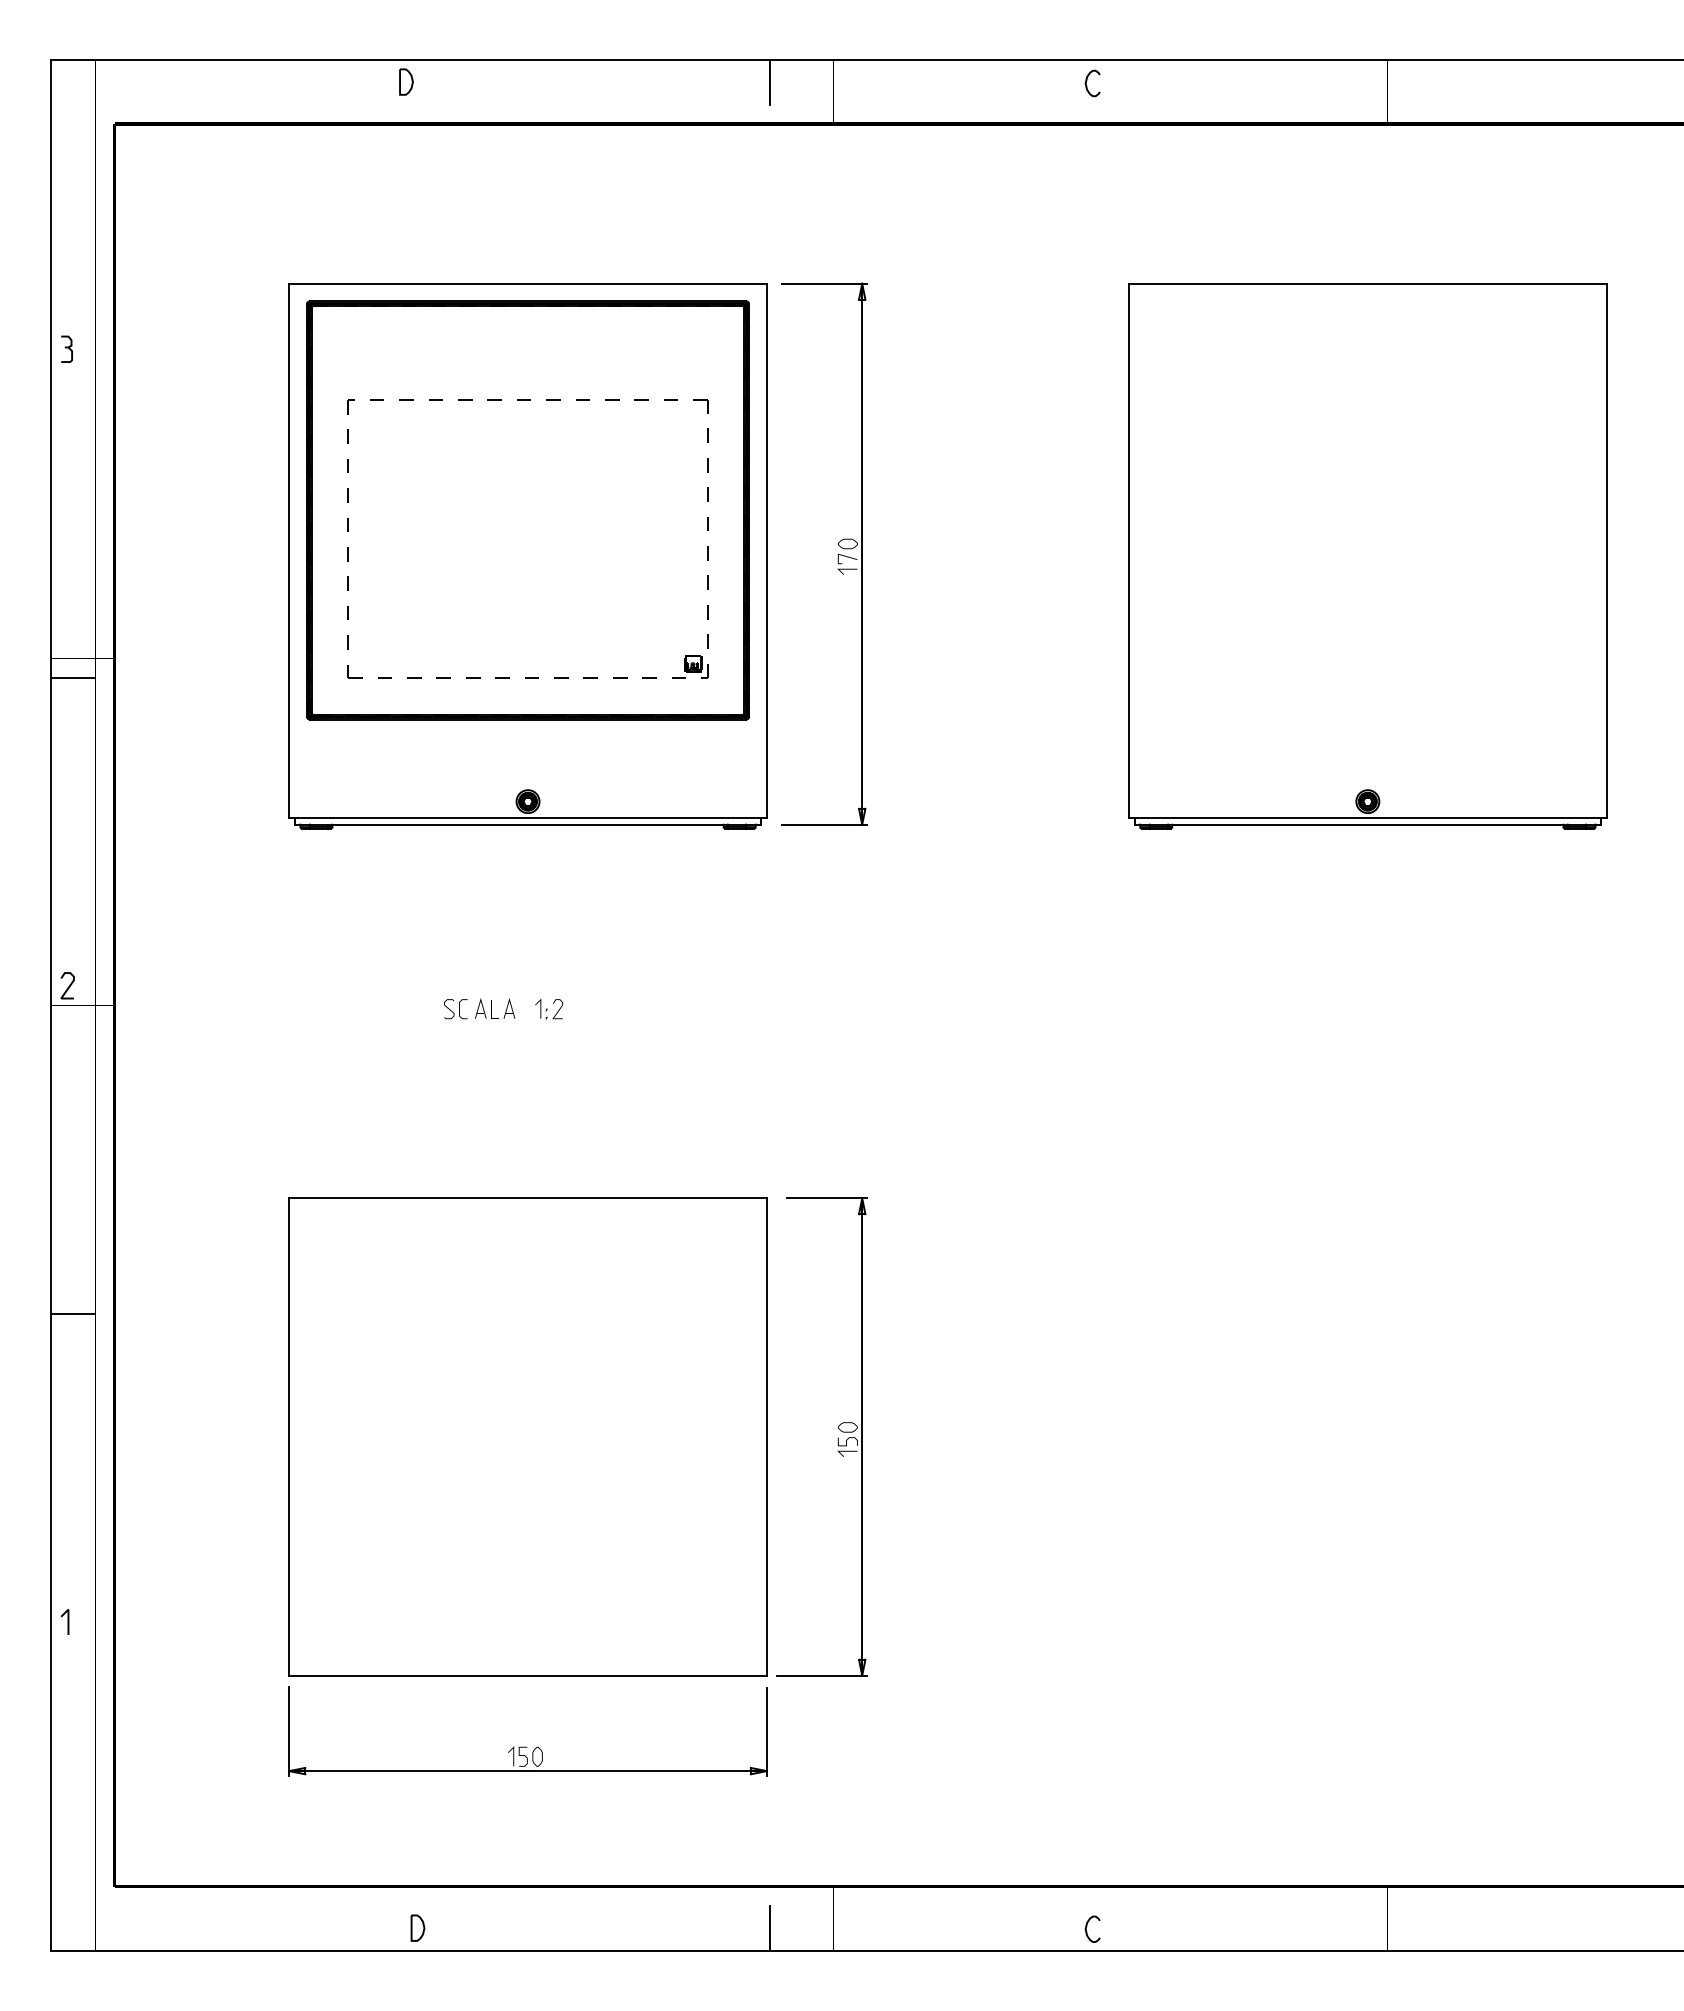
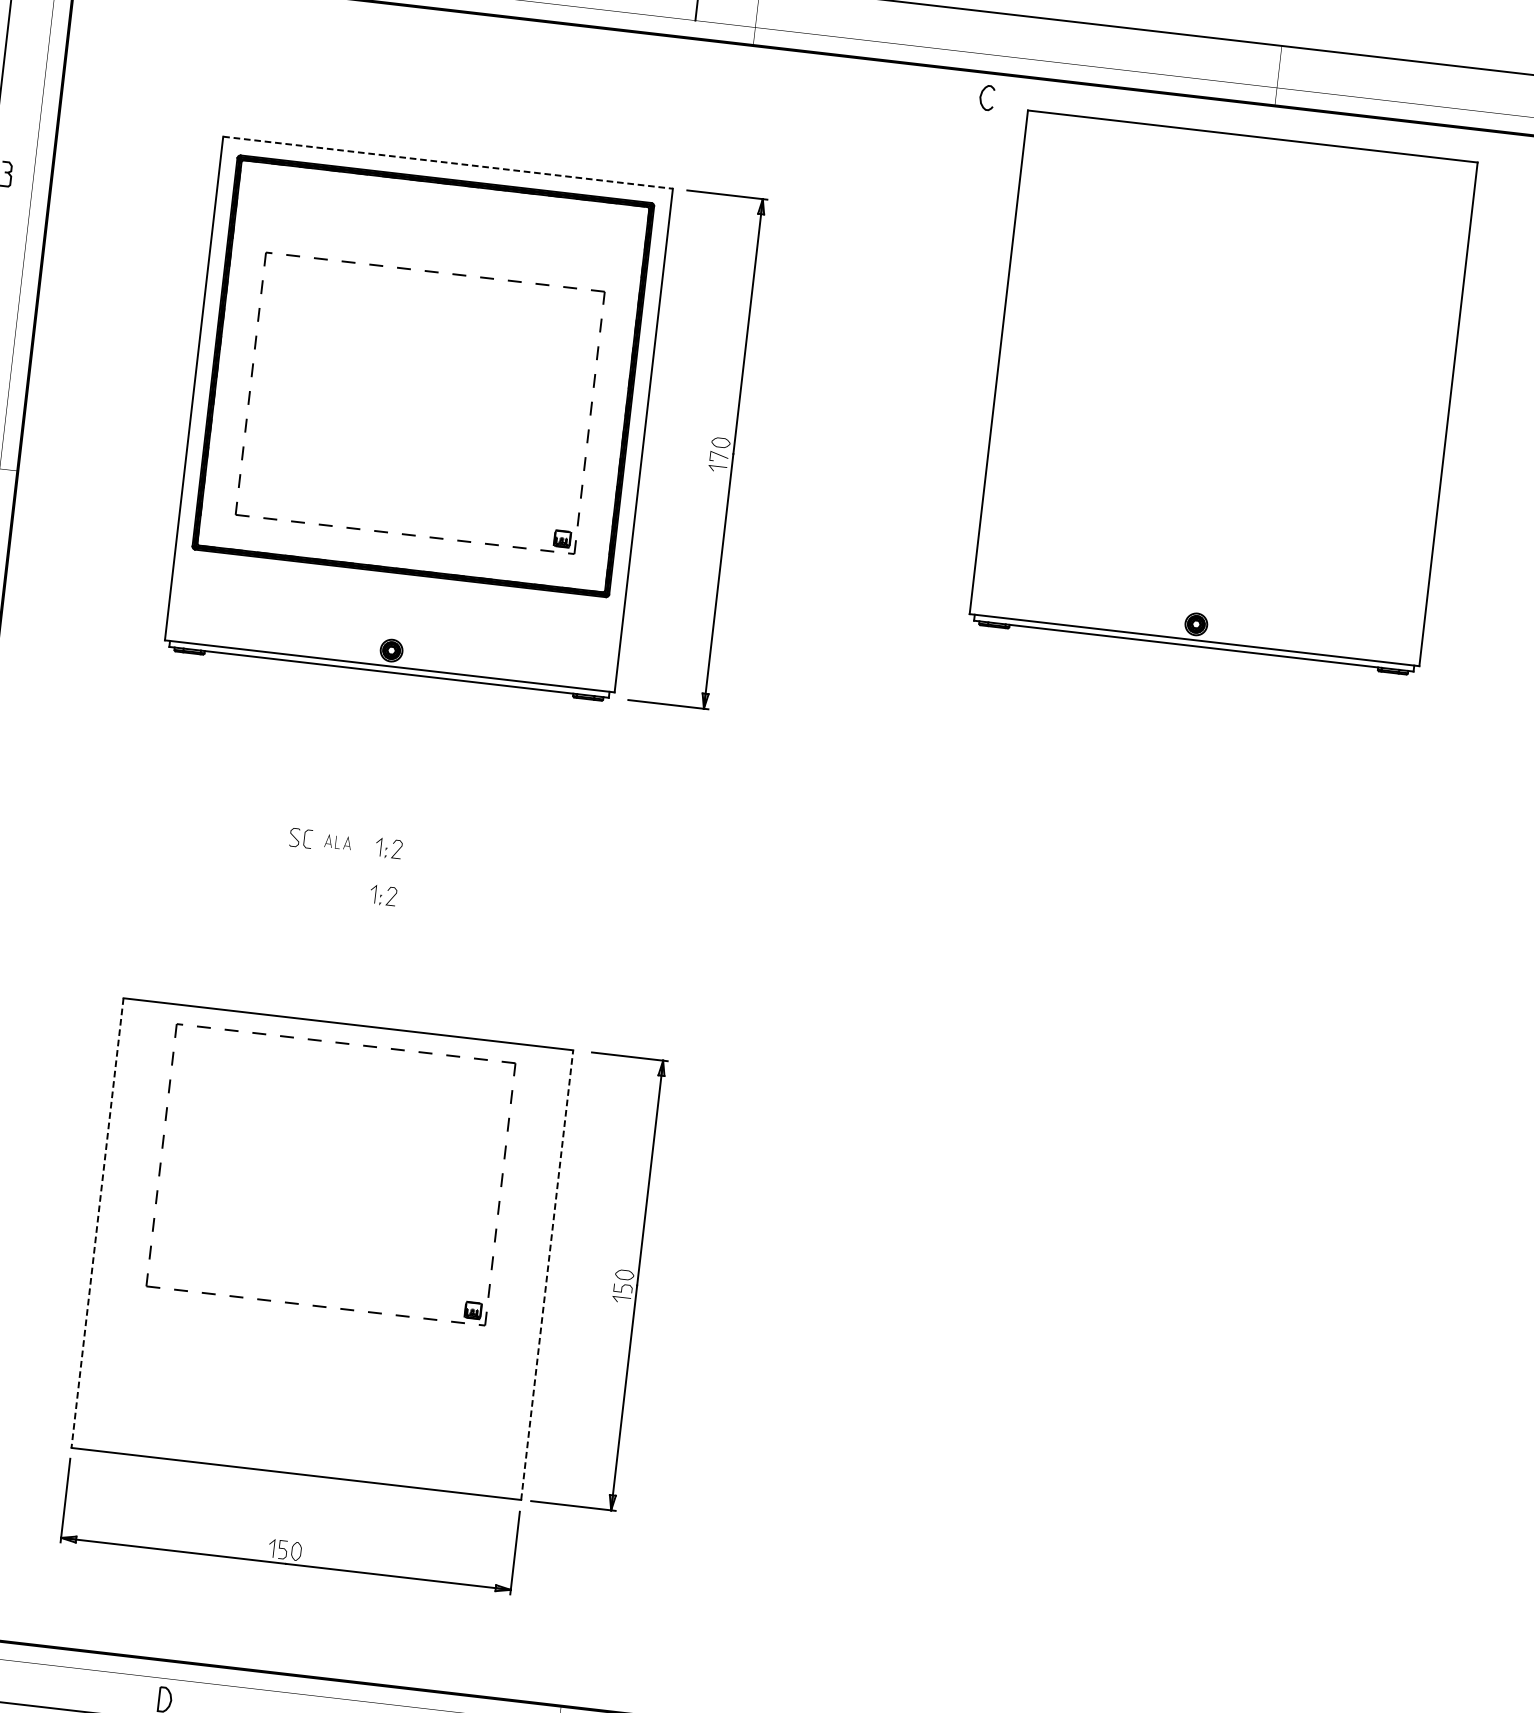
curve: (1087, 80) -> (982, 94), moved
line: (528, 283) -> (448, 162), solid -> dashed
part: (1367, 556) -> (1222, 393), moved
part: (495, 1008) -> (338, 841), size x0.7
part: (549, 1059) -> (383, 895), added
part: (527, 1219) -> (345, 1044), added
line: (289, 1436) -> (97, 1222), solid -> dashed
line: (766, 1436) -> (547, 1274), solid -> dashed

